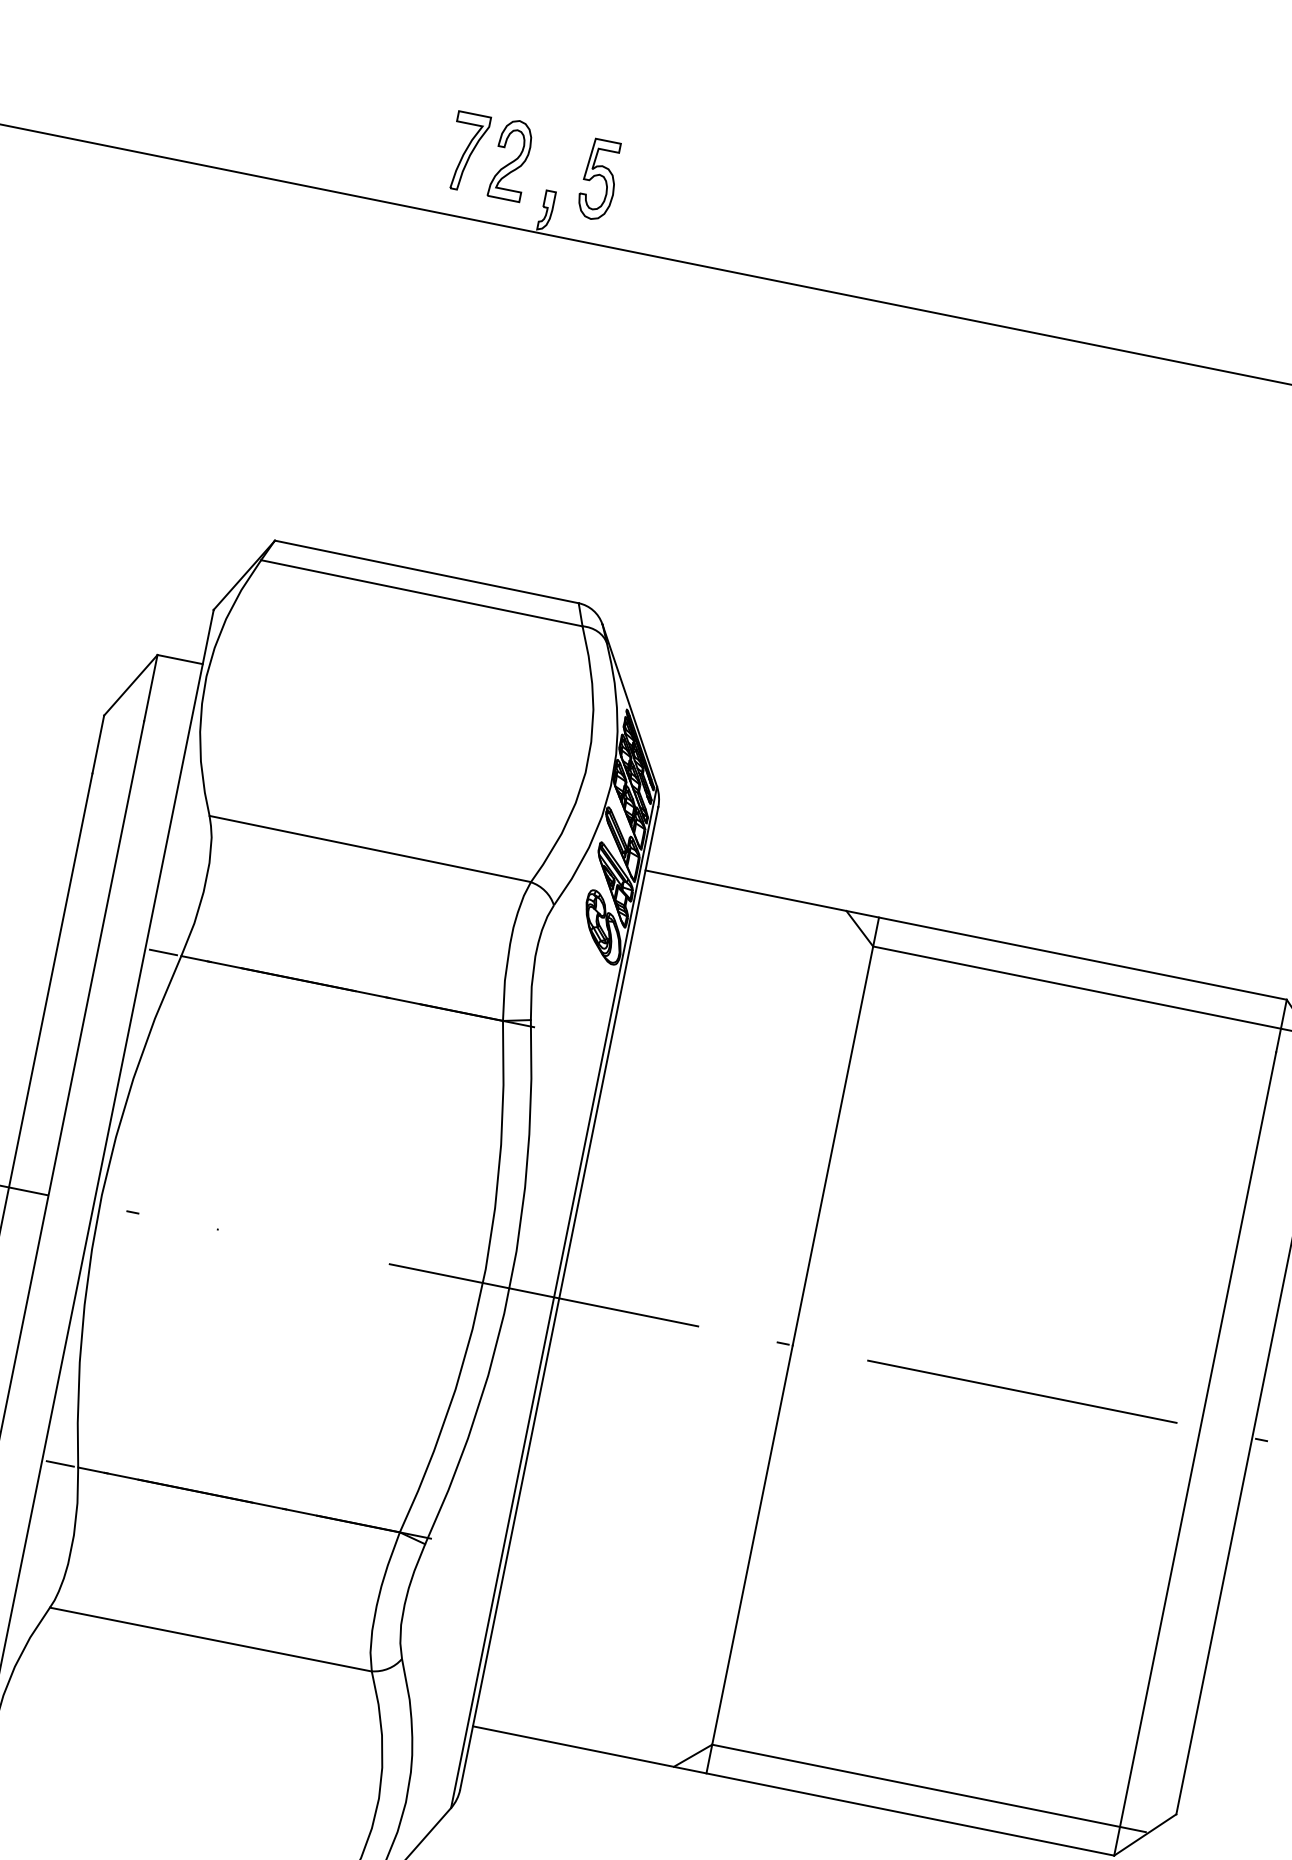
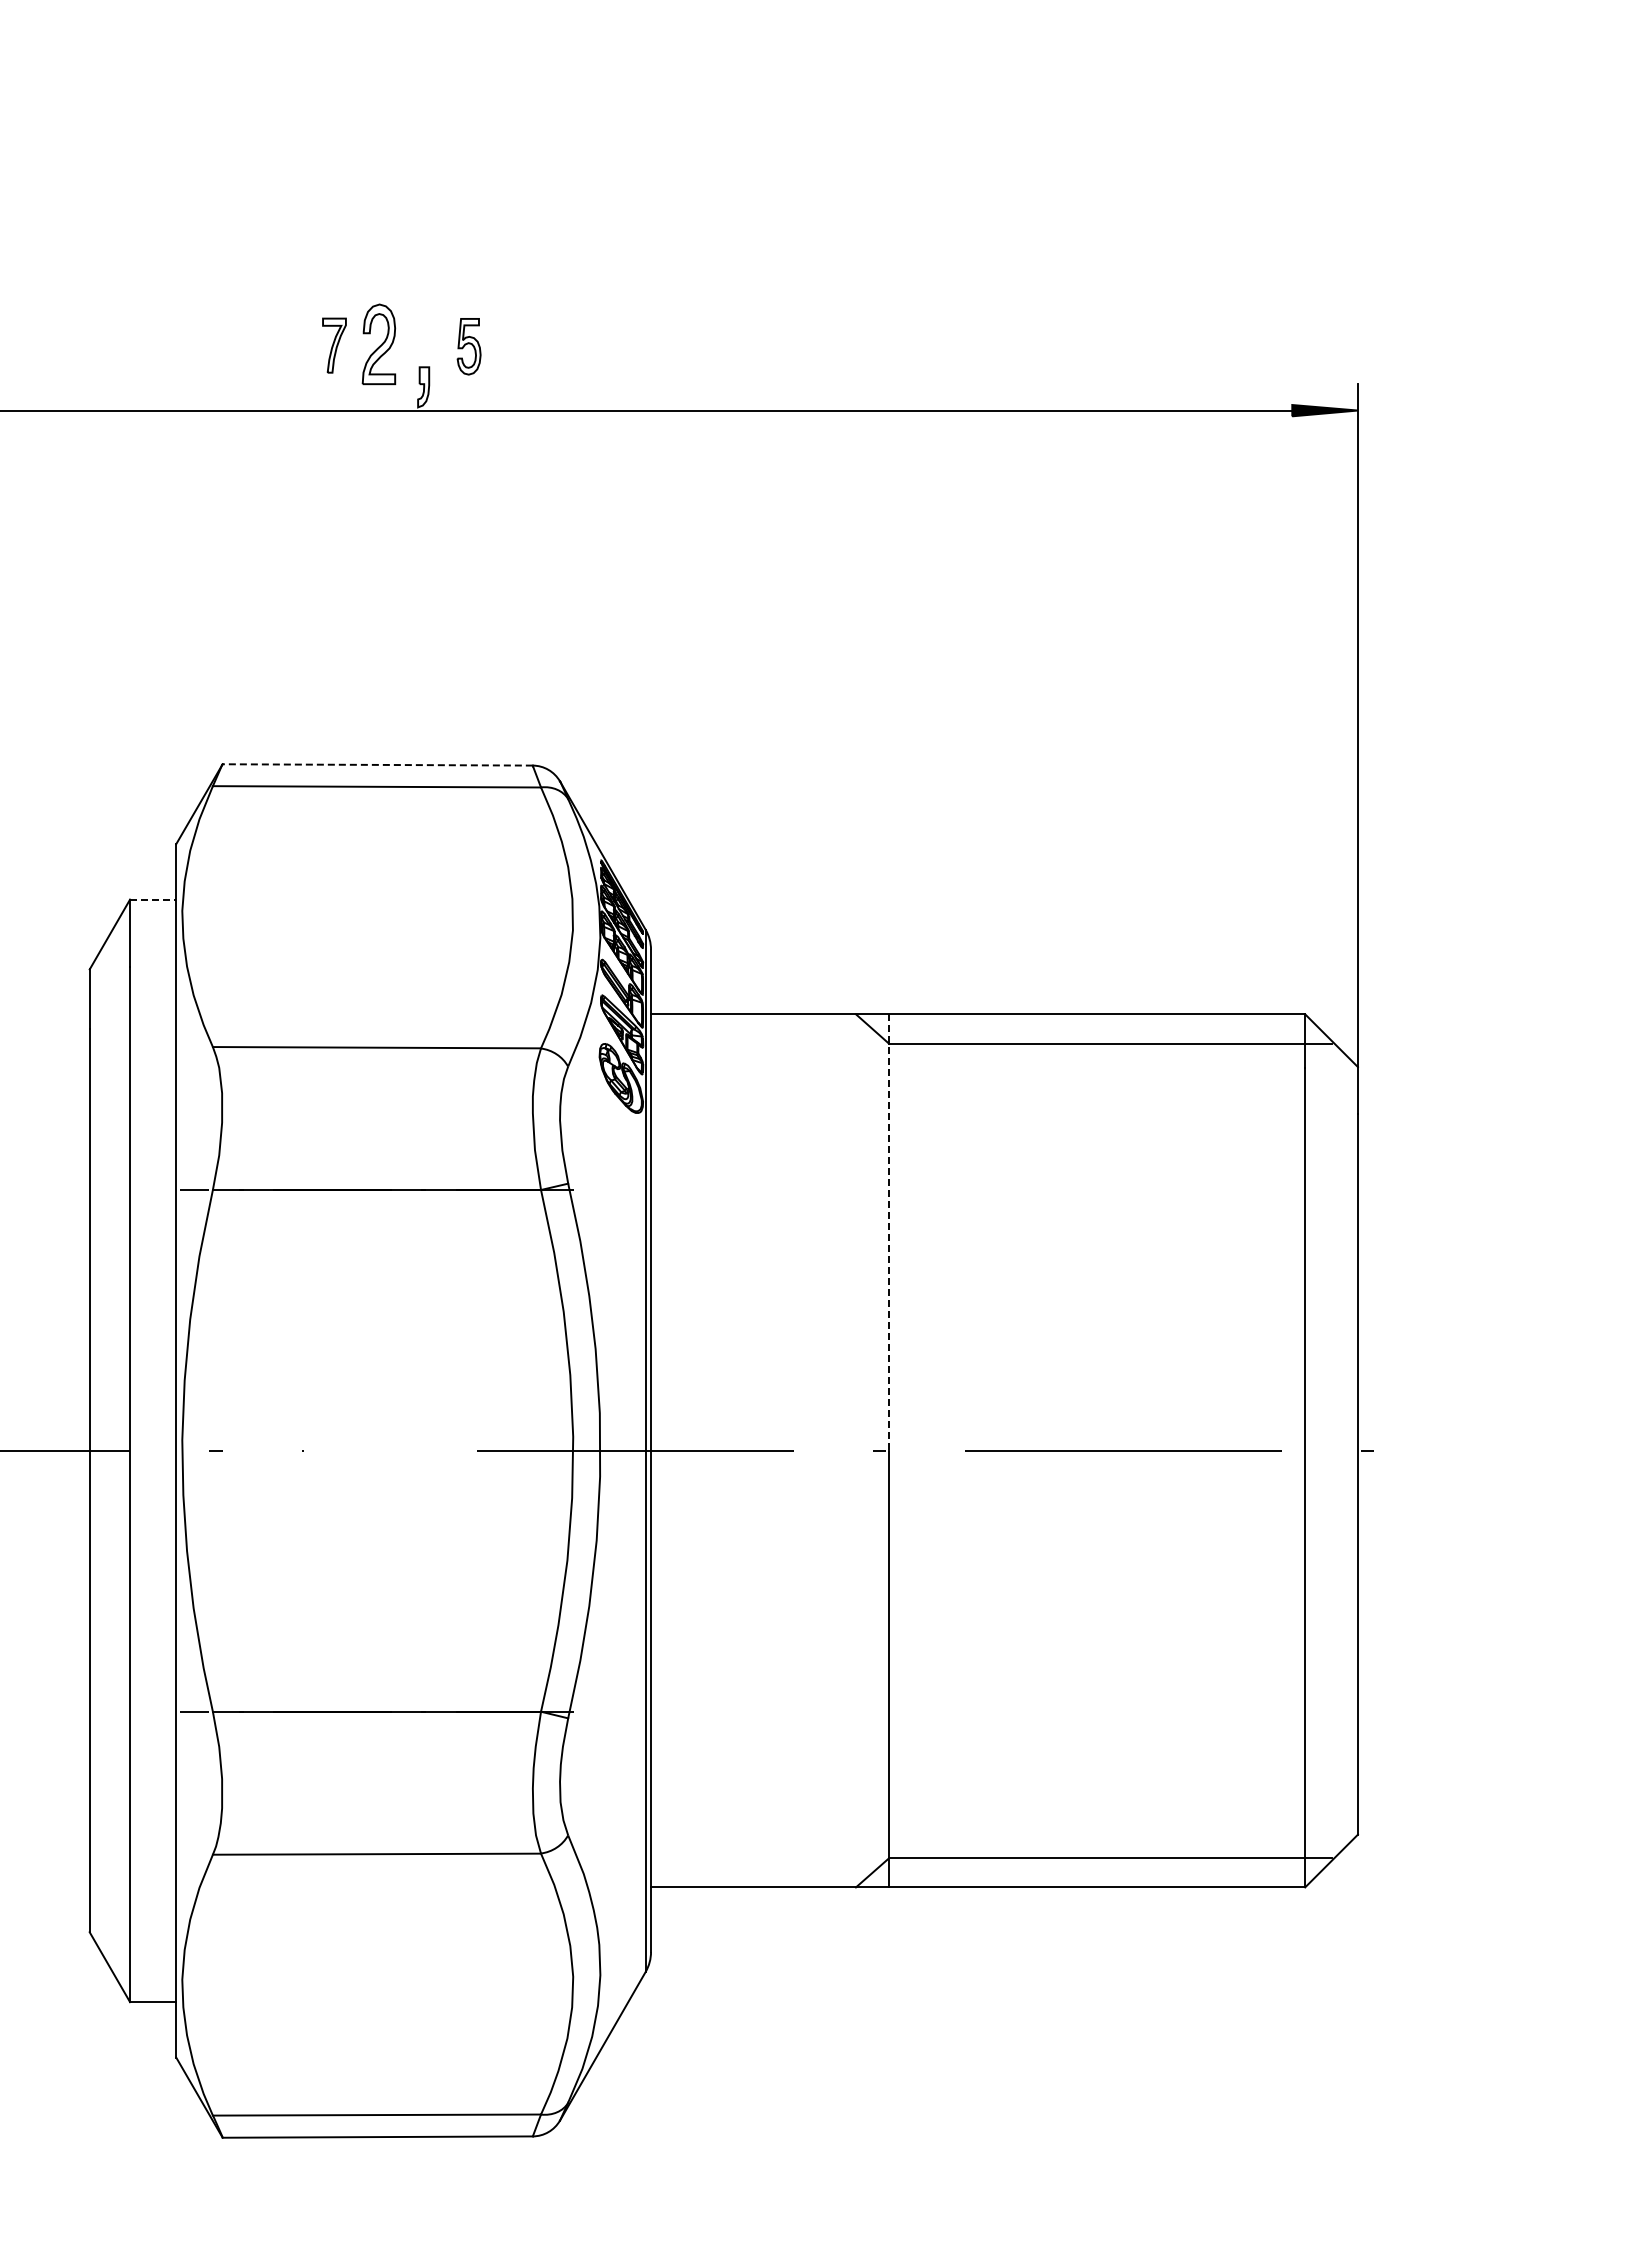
part: (467, 152) -> (334, 345), size x0.7
part: (598, 179) -> (468, 346), size x0.7
line: (426, 571) -> (377, 764), solid -> dashed
line: (180, 659) -> (153, 899), solid -> dashed
line: (835, 1132) -> (889, 1233), solid -> dashed

